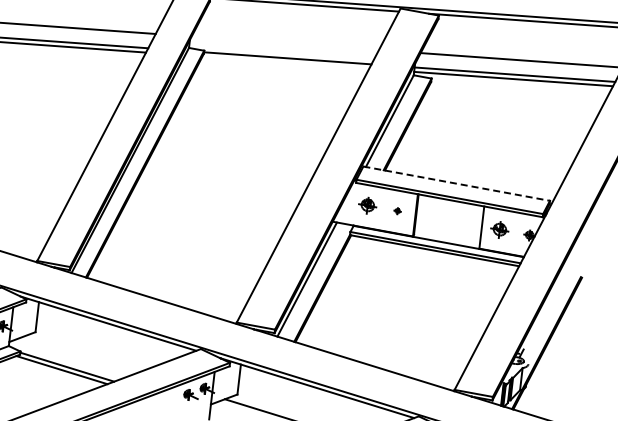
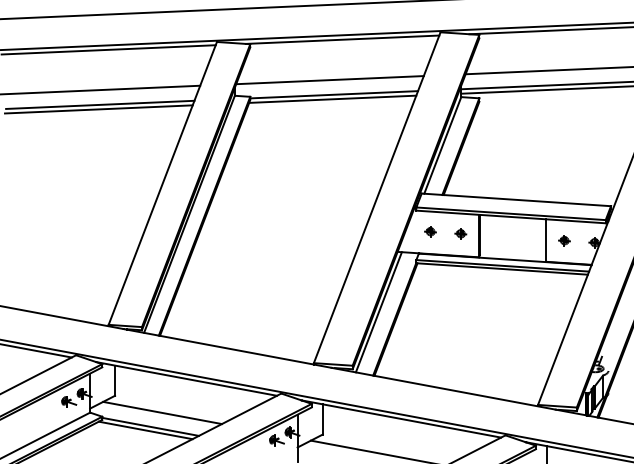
line: (284, 43) -> (329, 80), added
line: (285, 61) -> (332, 98), added
line: (456, 183) -> (516, 199), dashed -> solid
part: (367, 205) -> (430, 231), size x0.62
part: (397, 210) -> (460, 233), size x1.67
part: (499, 229) -> (564, 240), size x0.62
line: (80, 354) -> (162, 412), added

